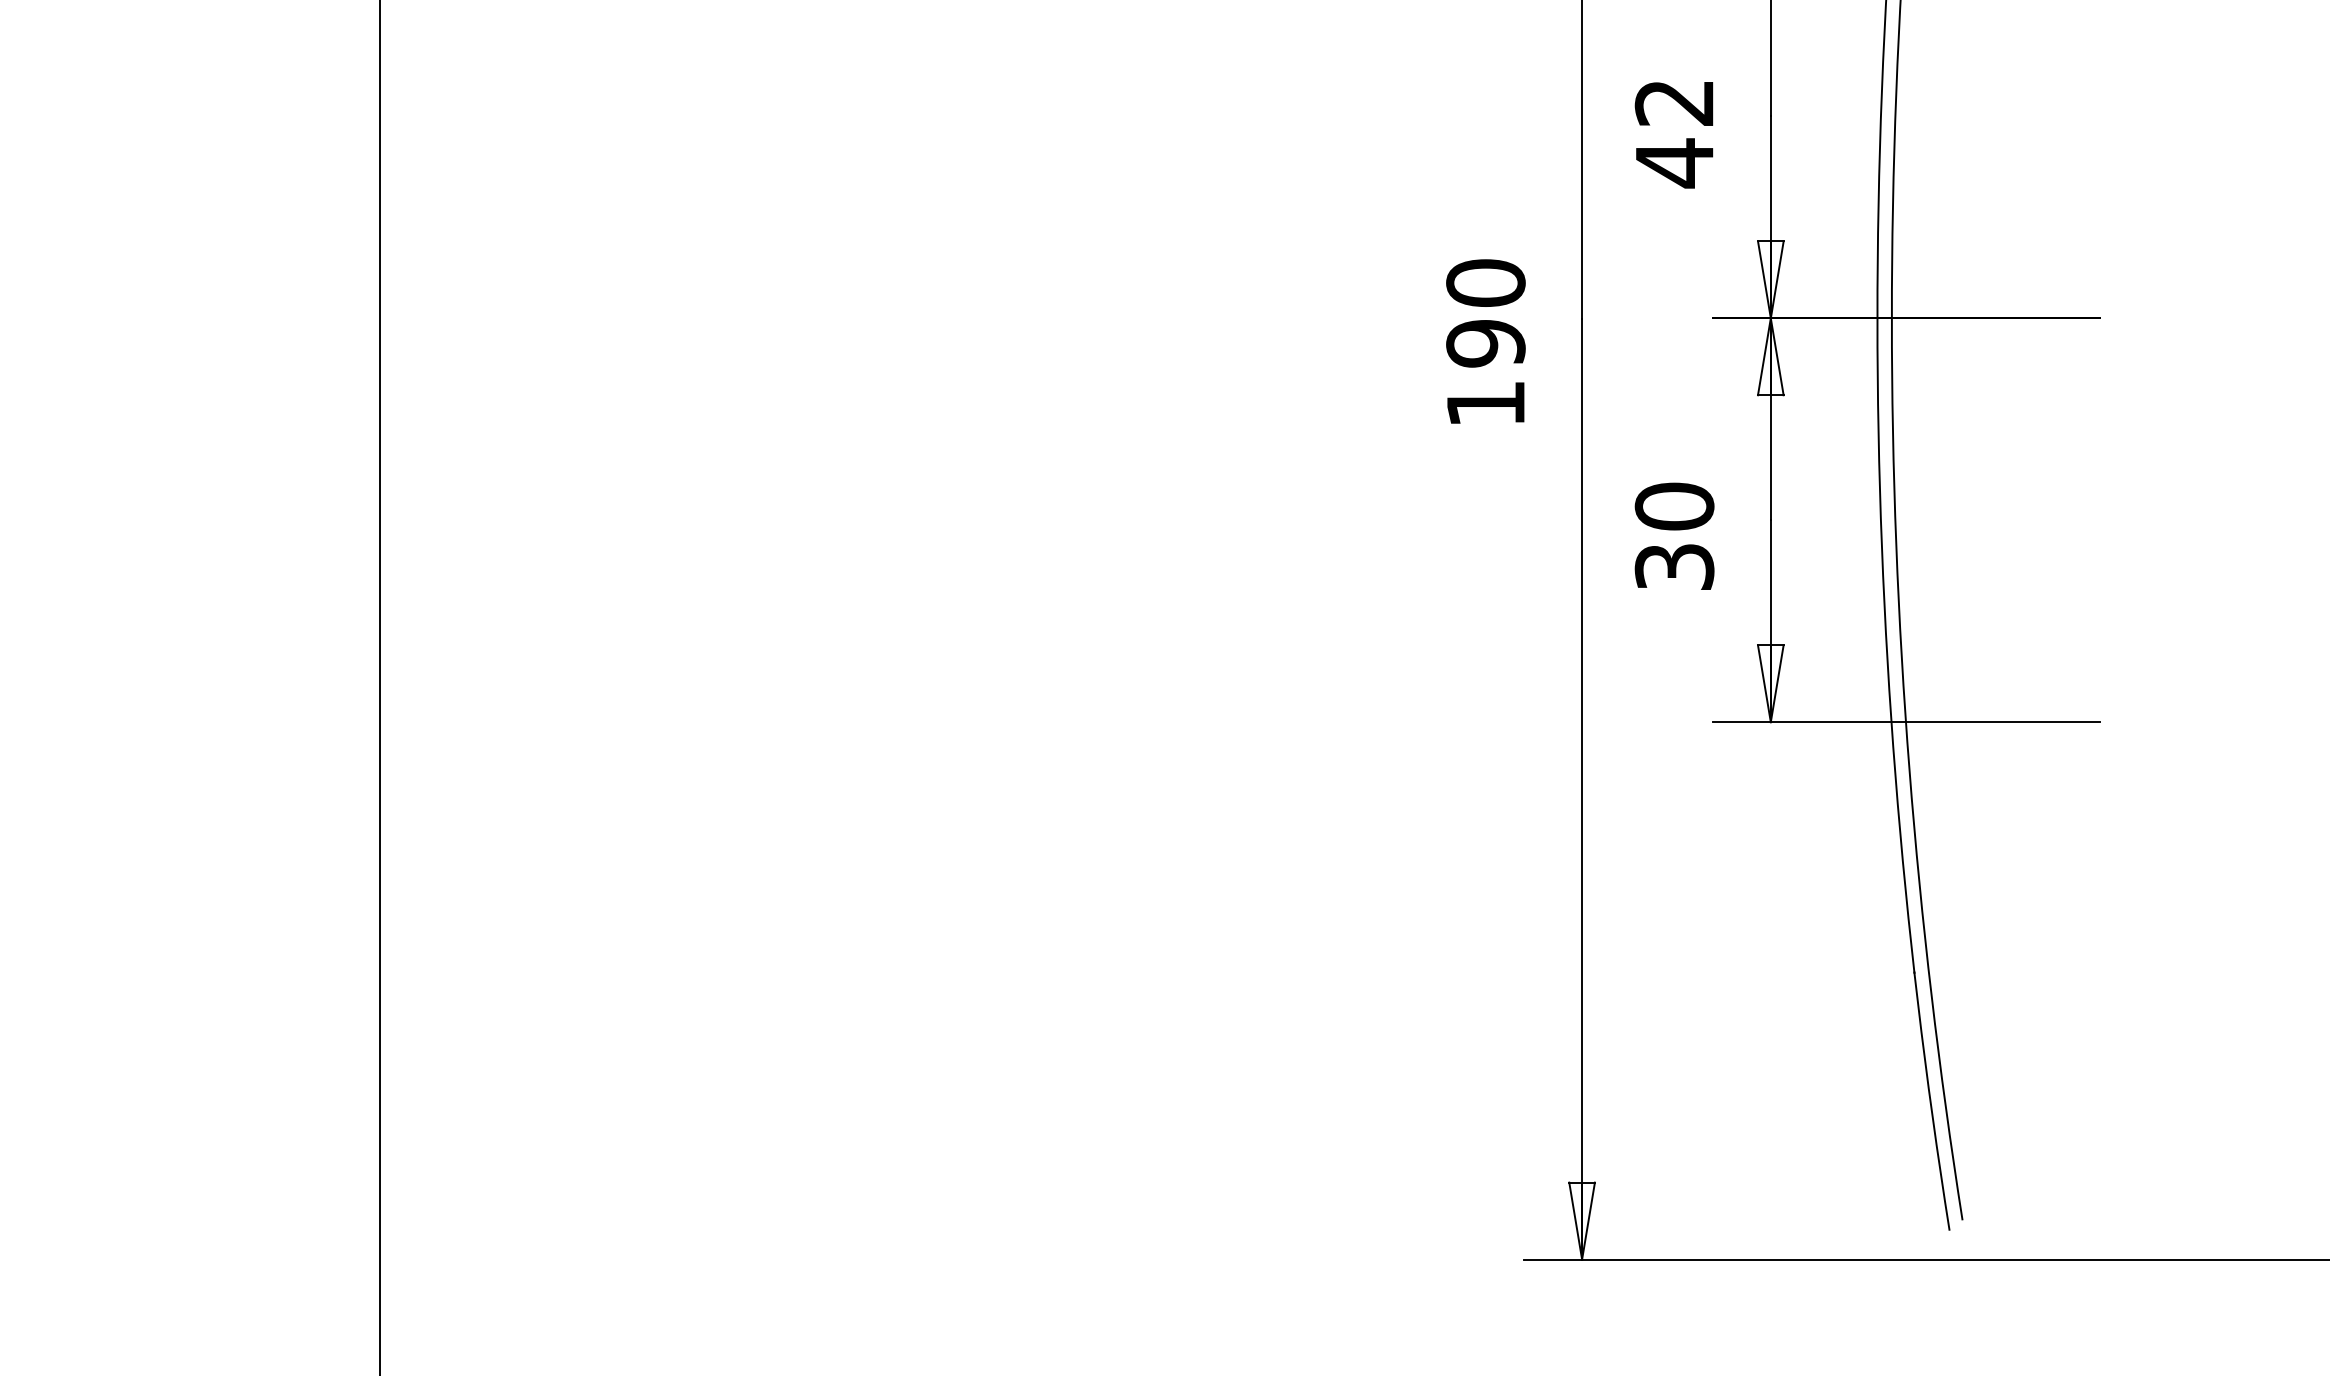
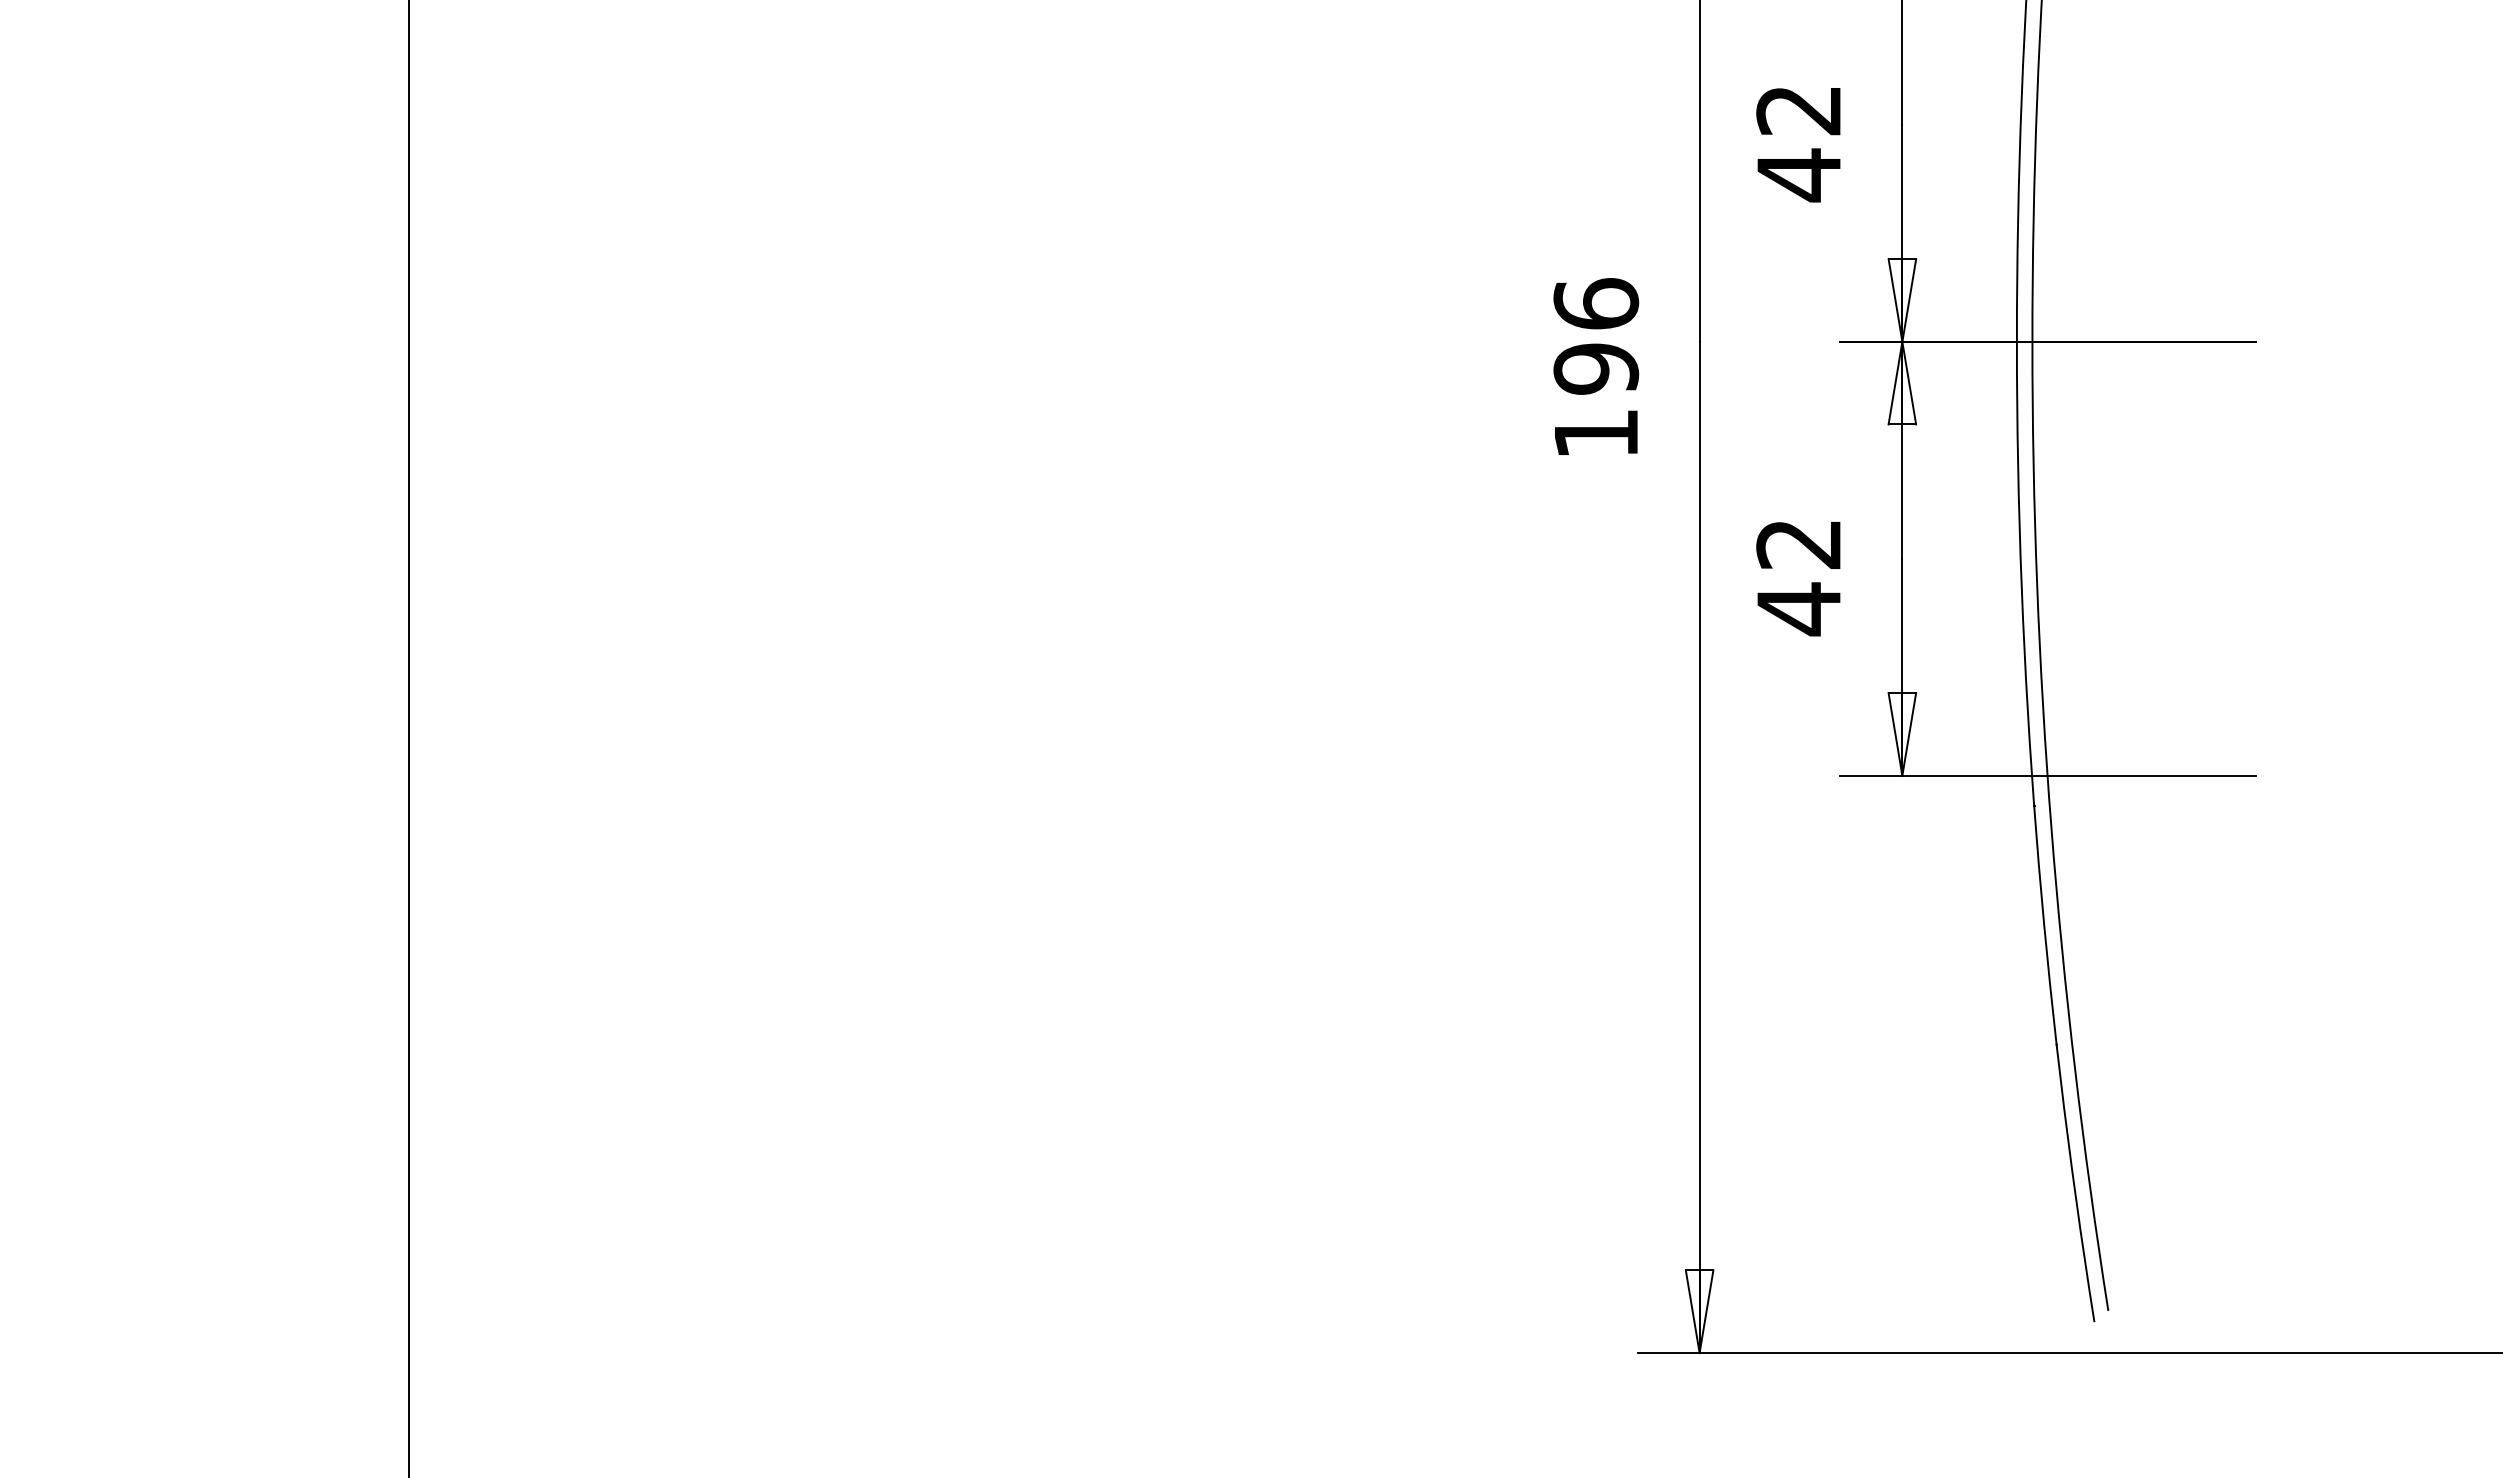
text: (1486, 282) -> (1596, 303), 190 -> 196
text: (1674, 537) -> (1798, 577), 30 -> 42

